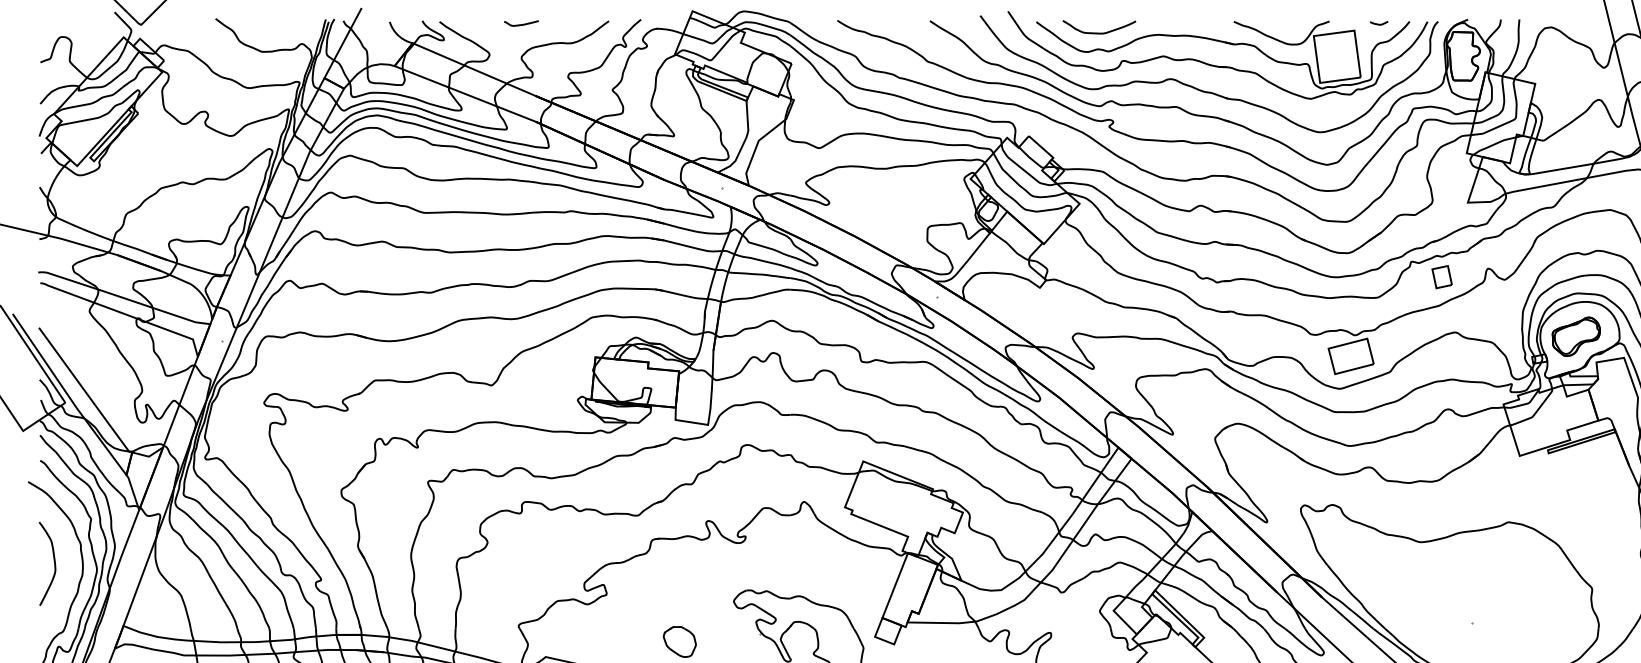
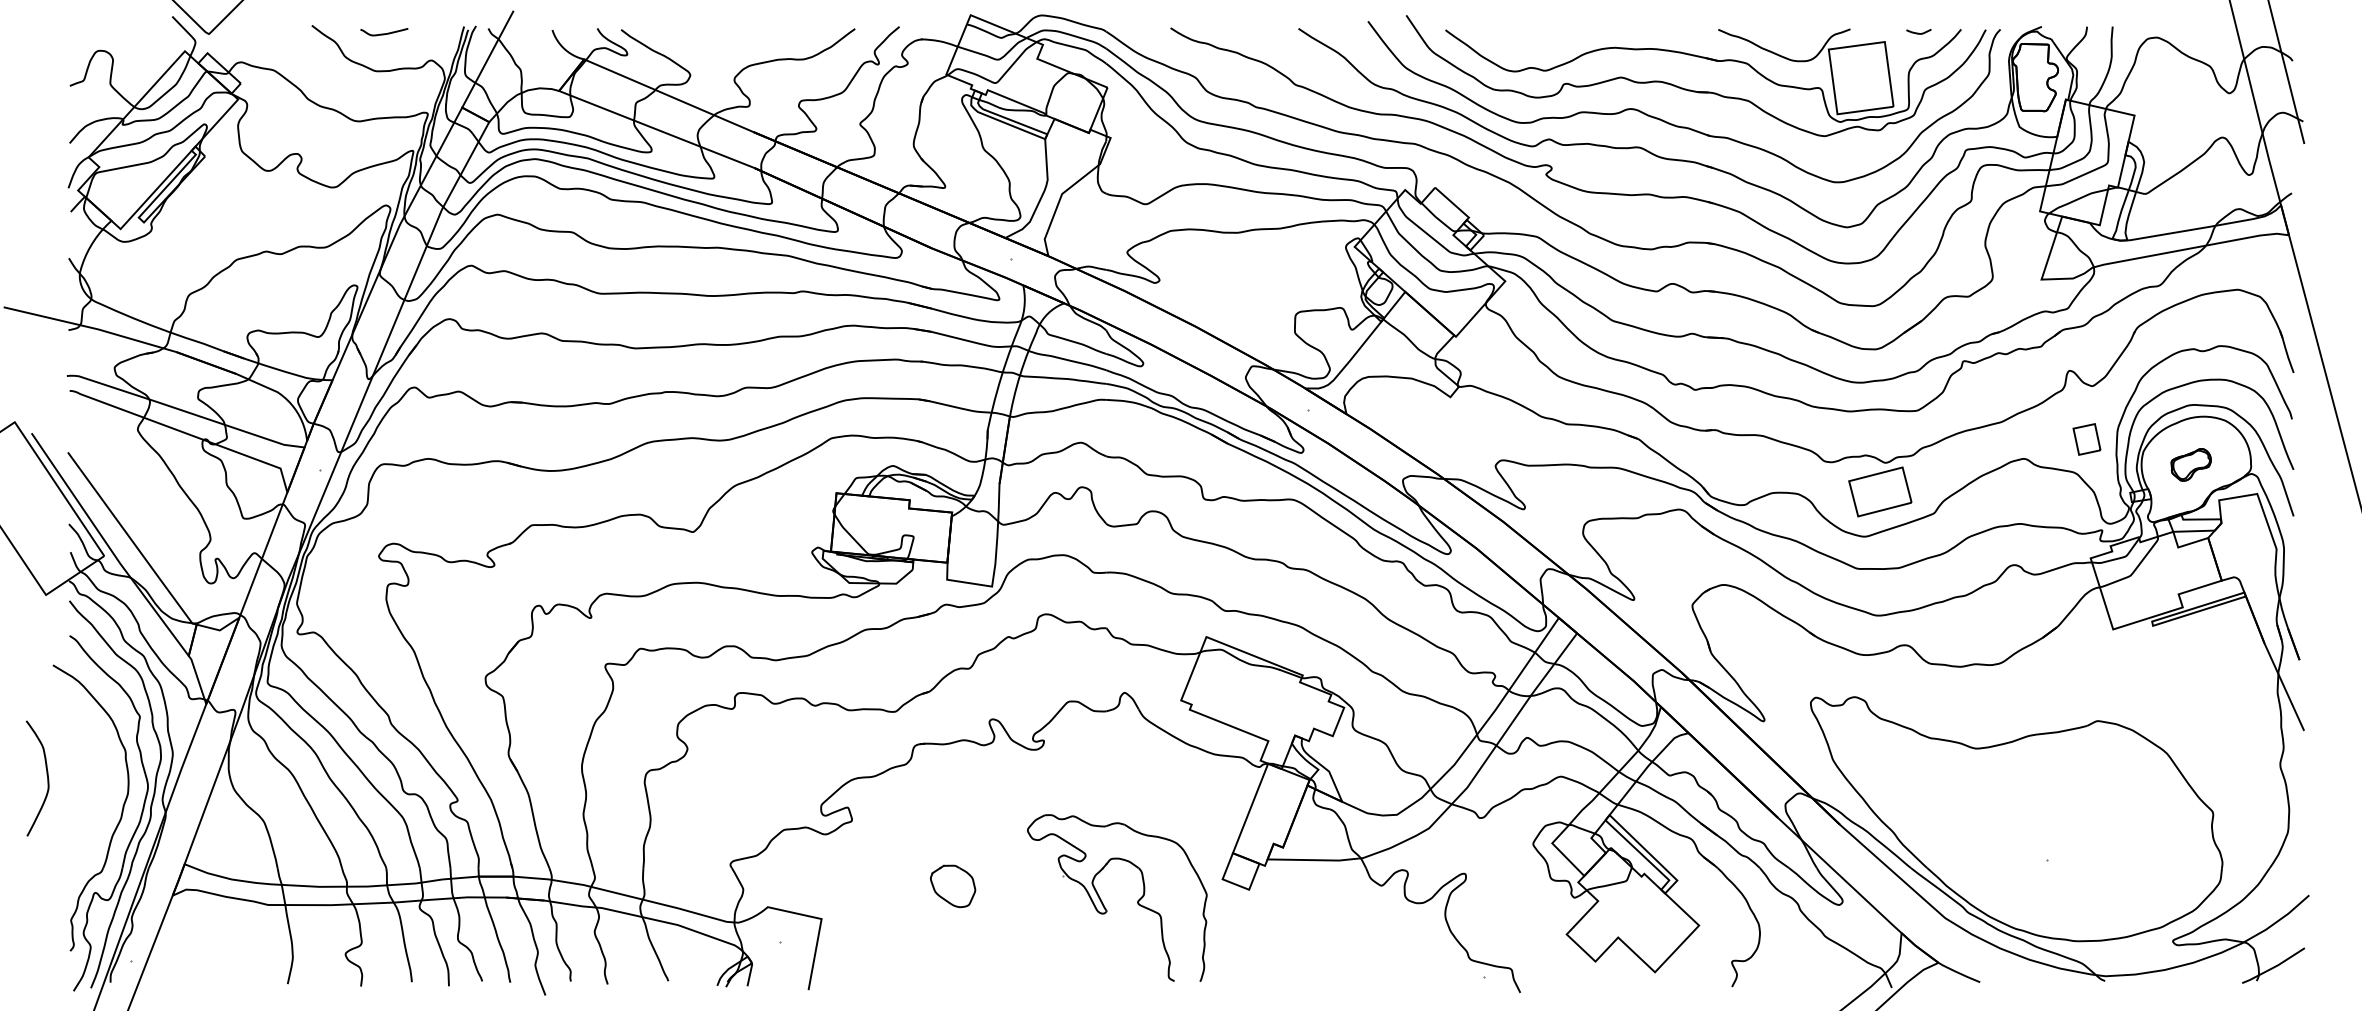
curve: (521, 24) -> (384, 33), moved
curve: (1099, 33) -> (1532, 45), removed
part: (1441, 277) -> (2086, 439), moved
part: (1575, 336) -> (2190, 464), size x0.6
curve: (53, 561) -> (46, 775), moved

